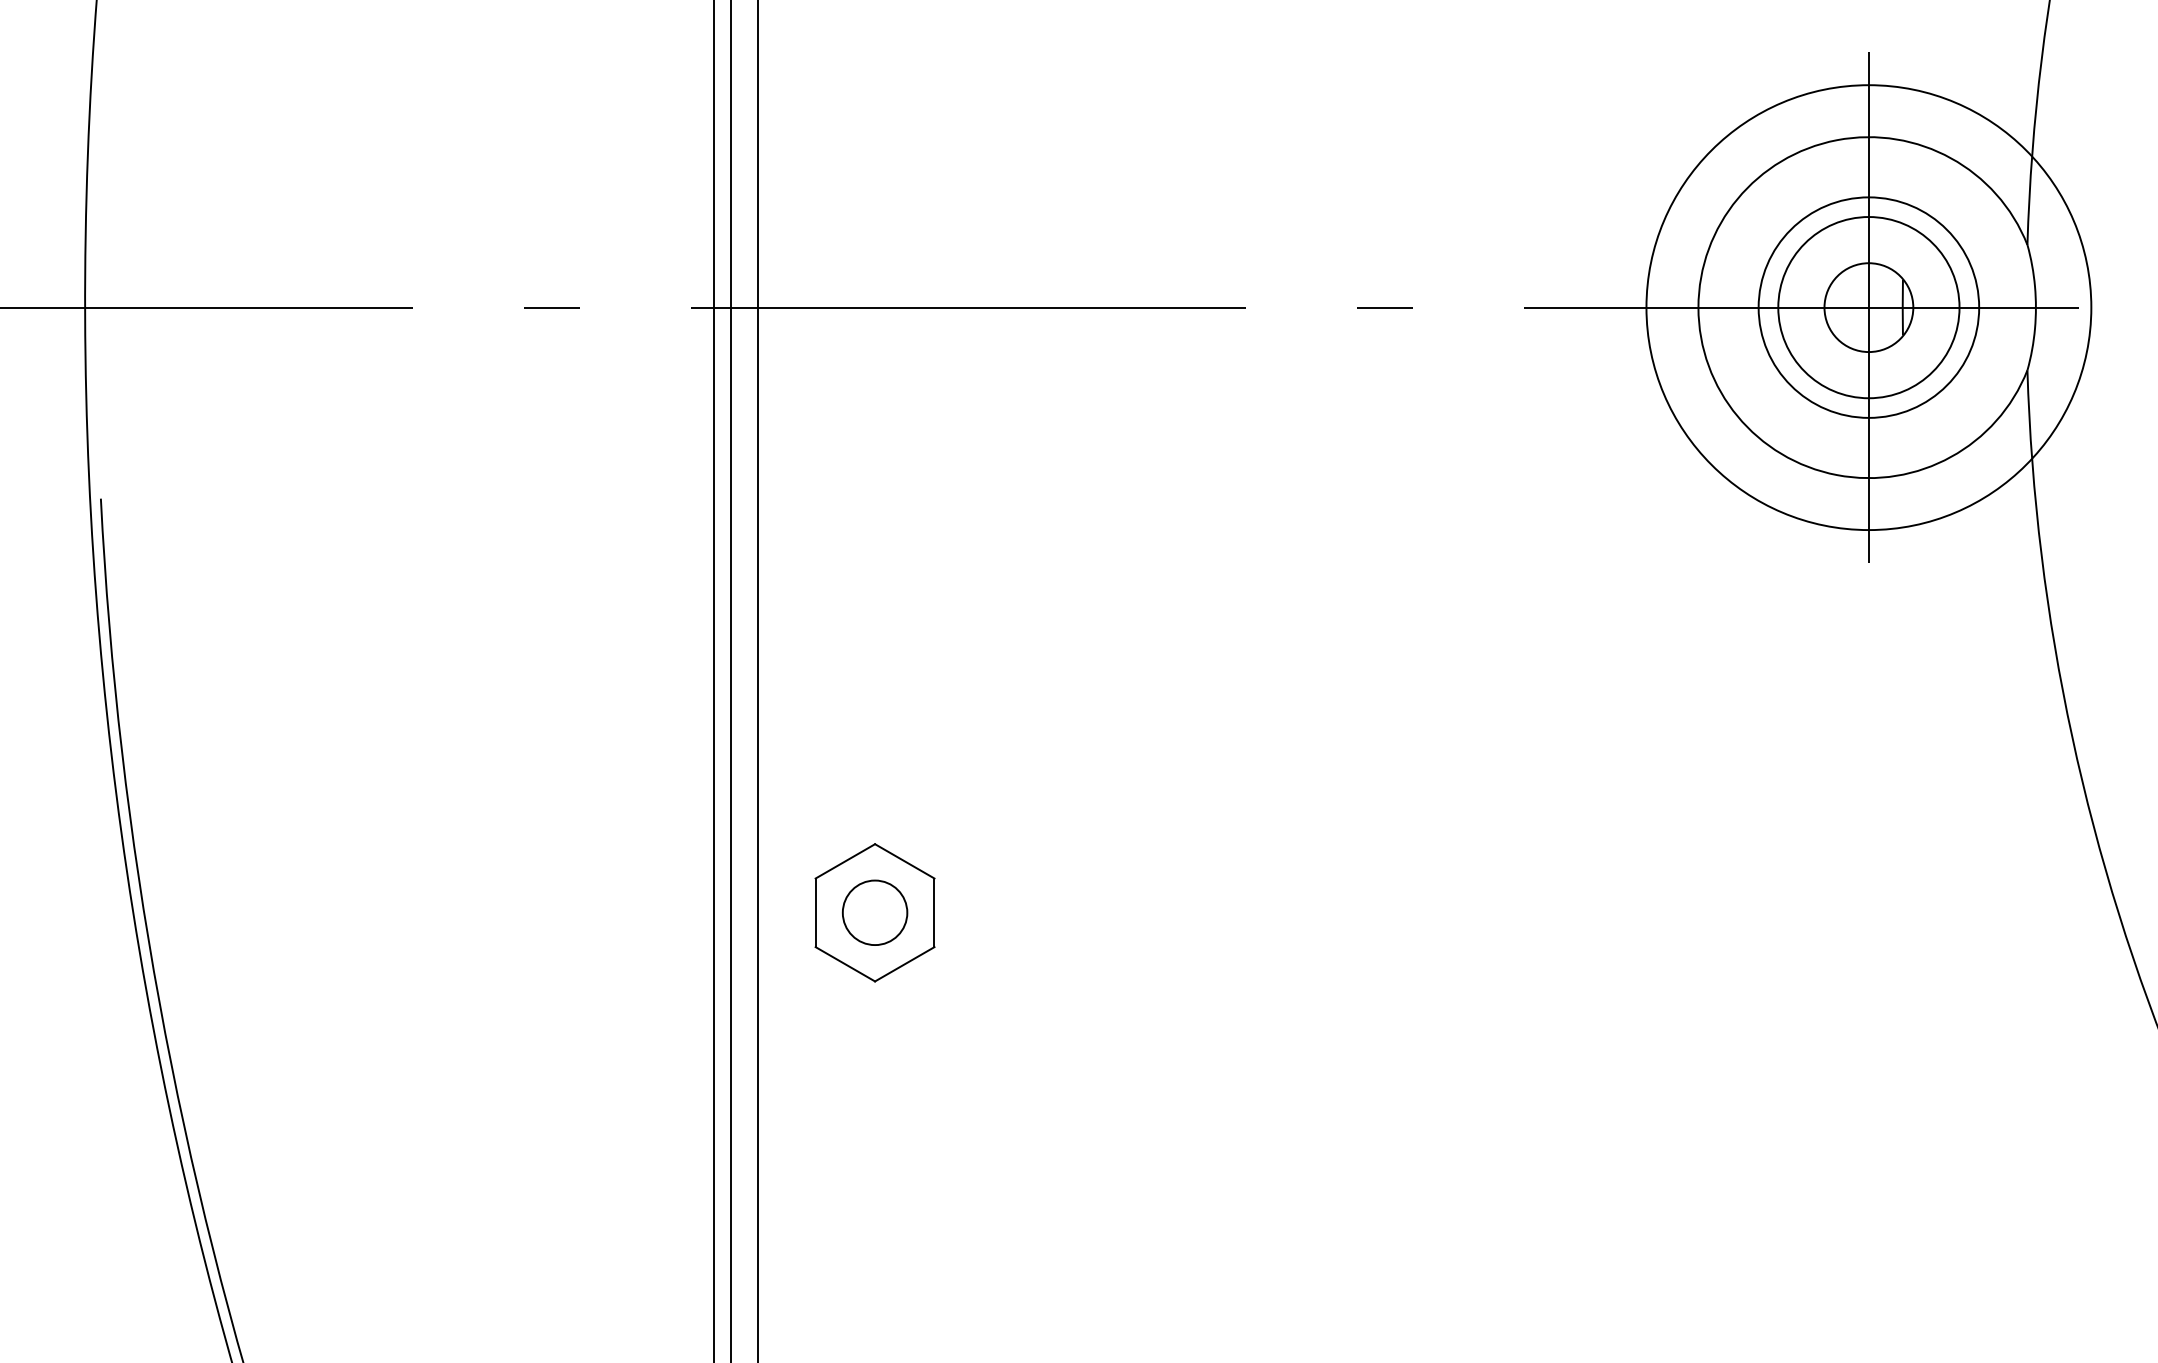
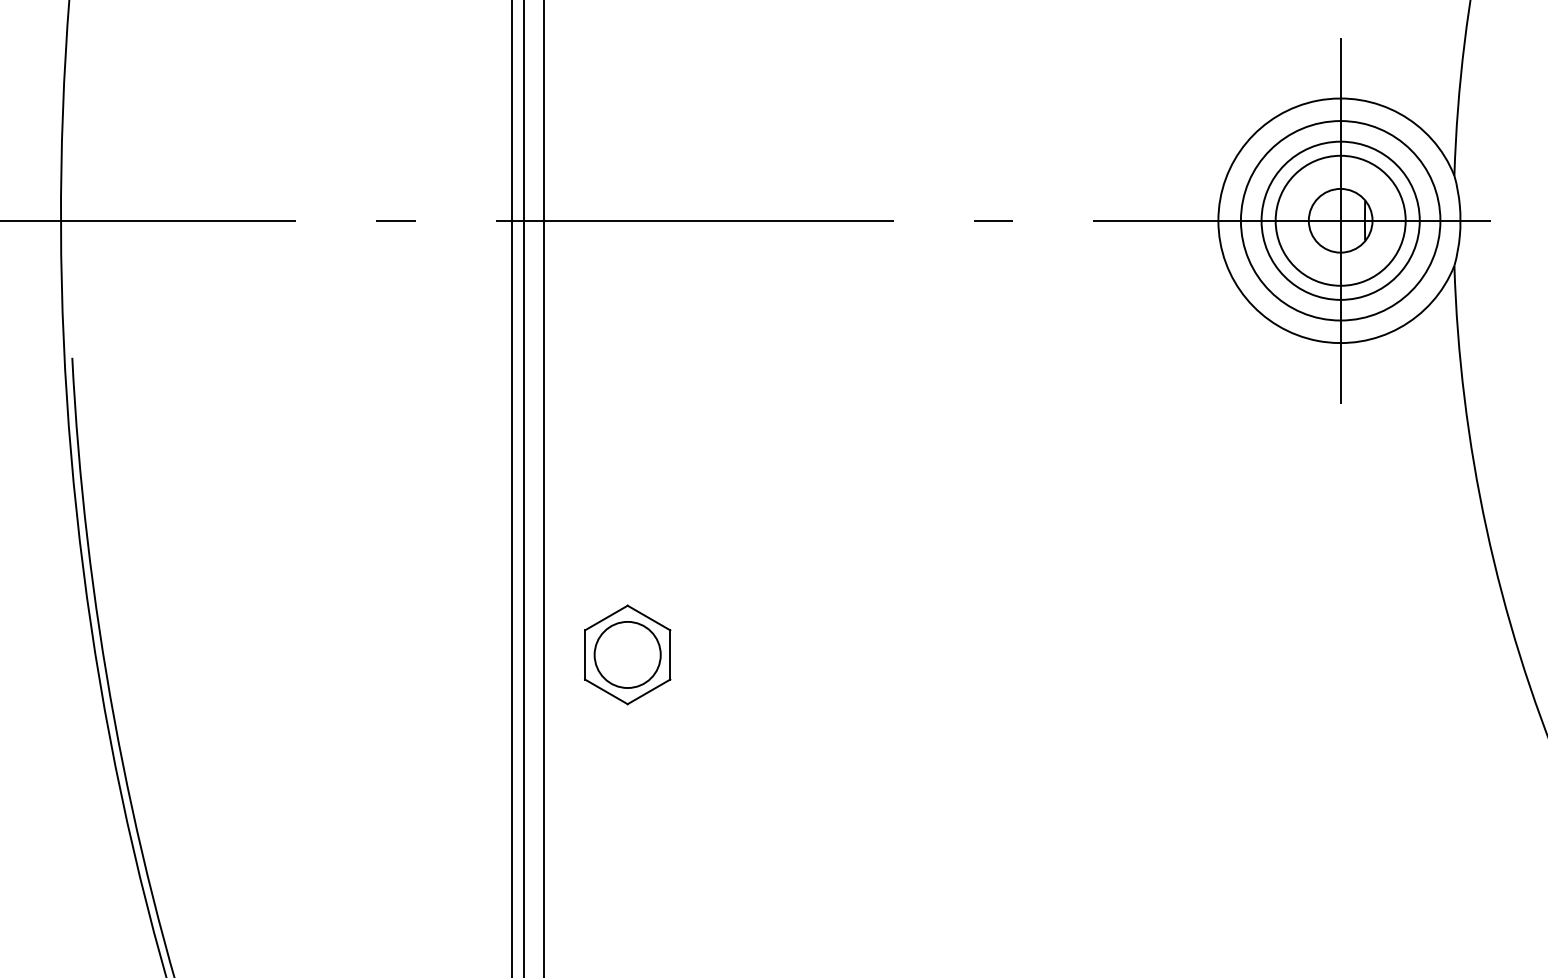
circle: (1868, 307) -> (1340, 220), size x0.62
circle: (875, 912) -> (628, 654), size x1.43

